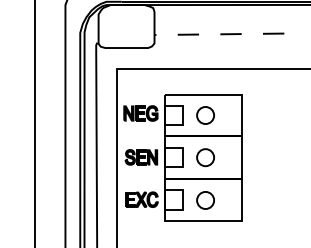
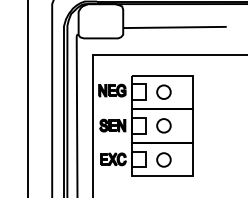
line: (218, 34) -> (174, 27), dashed -> solid

